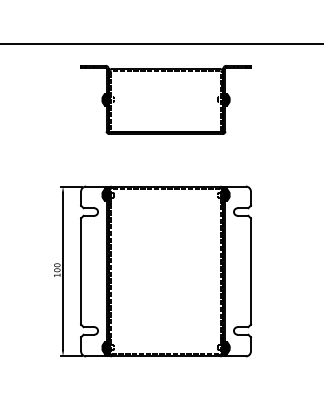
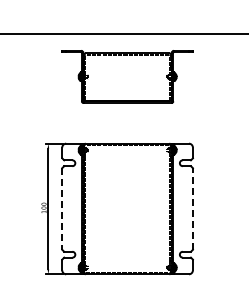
line: (81, 270) -> (62, 208), solid -> dashed
line: (250, 270) -> (192, 208), solid -> dashed

